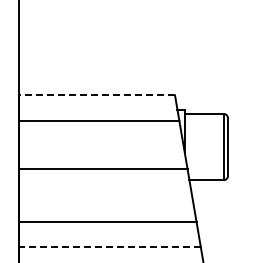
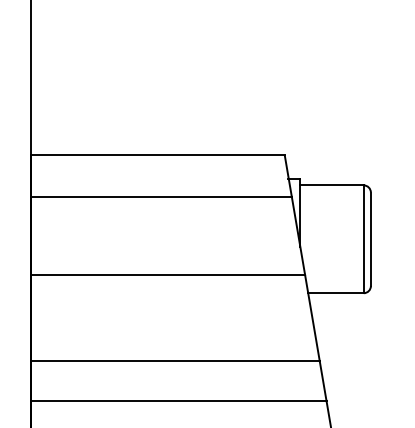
line: (96, 95) -> (157, 155), dashed -> solid
line: (109, 246) -> (178, 400), dashed -> solid

